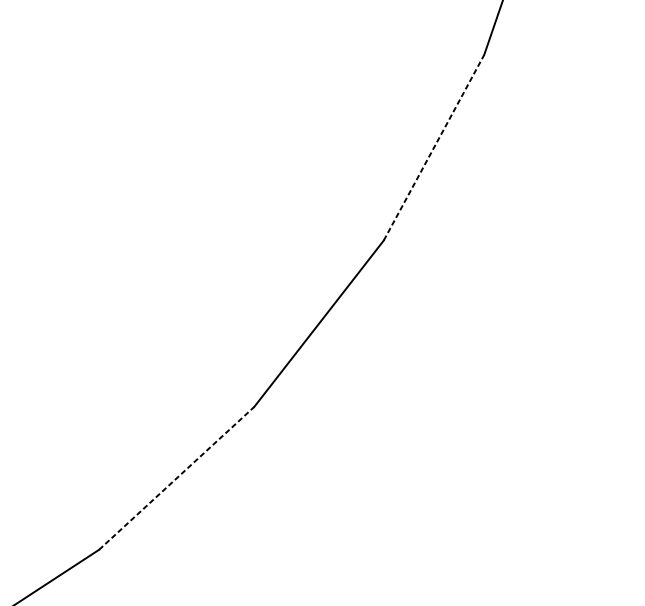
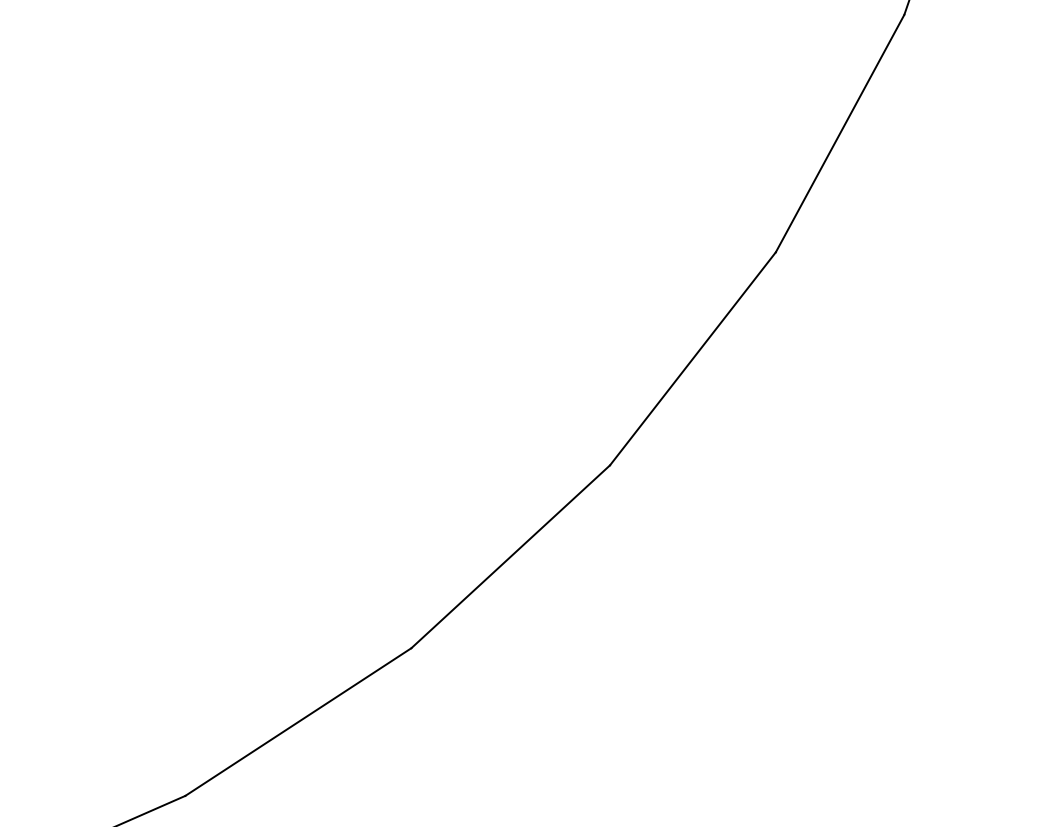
line: (434, 147) -> (840, 133), dashed -> solid
line: (176, 478) -> (510, 556), dashed -> solid

